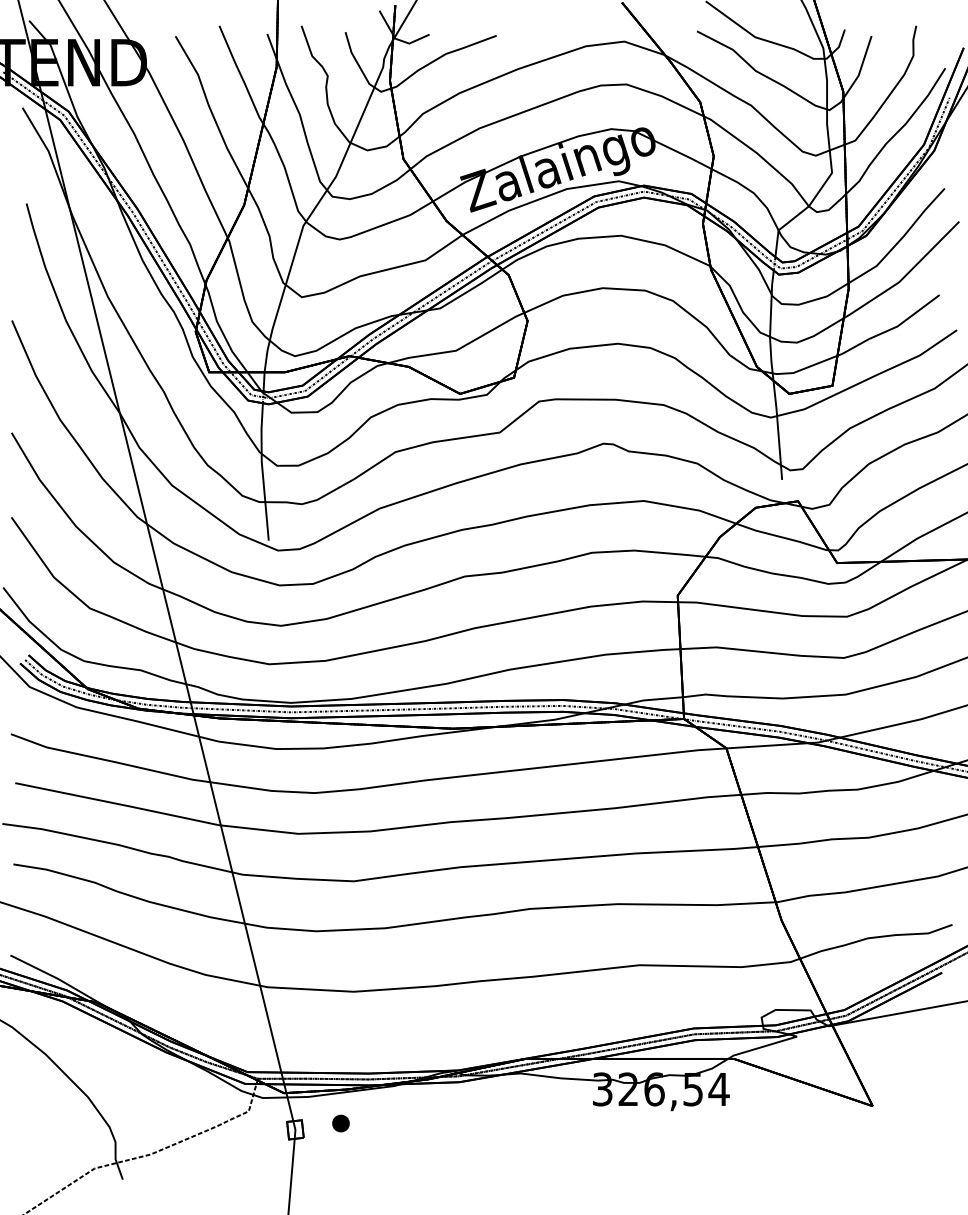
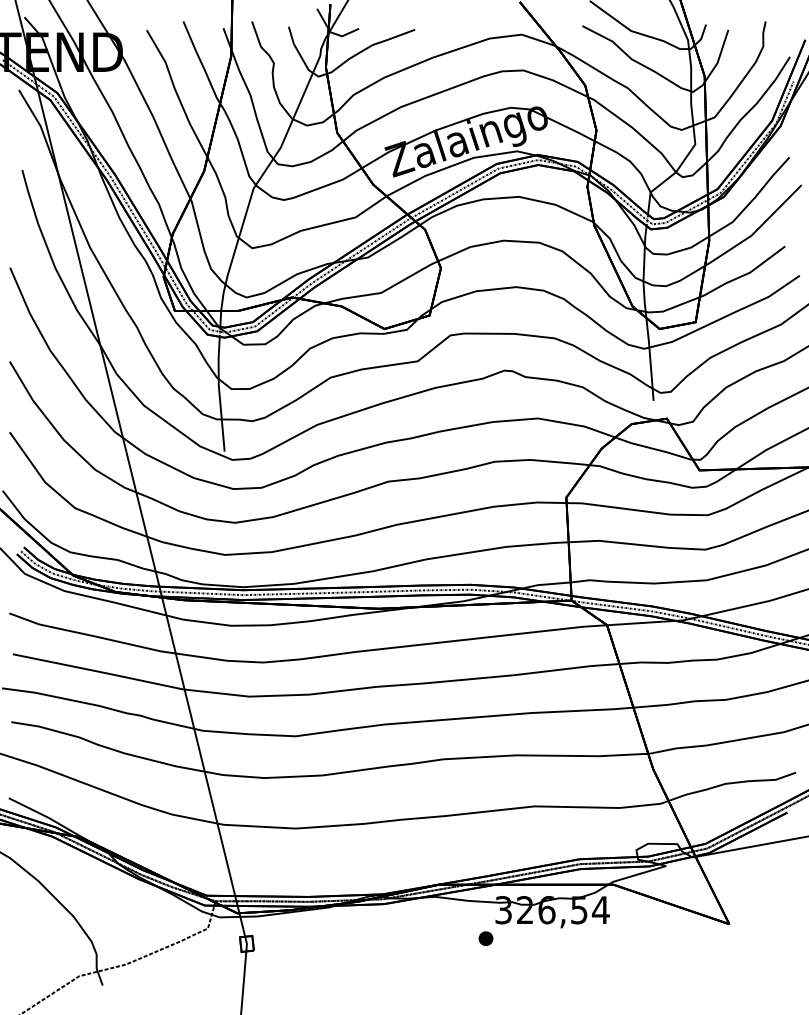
part: (340, 1123) -> (485, 938), moved

